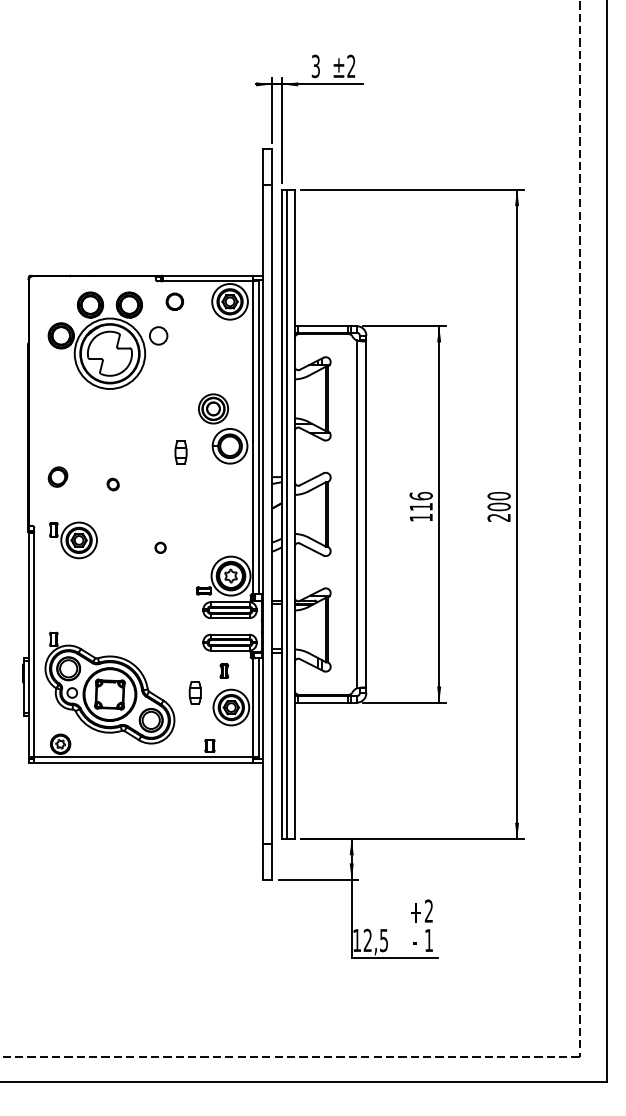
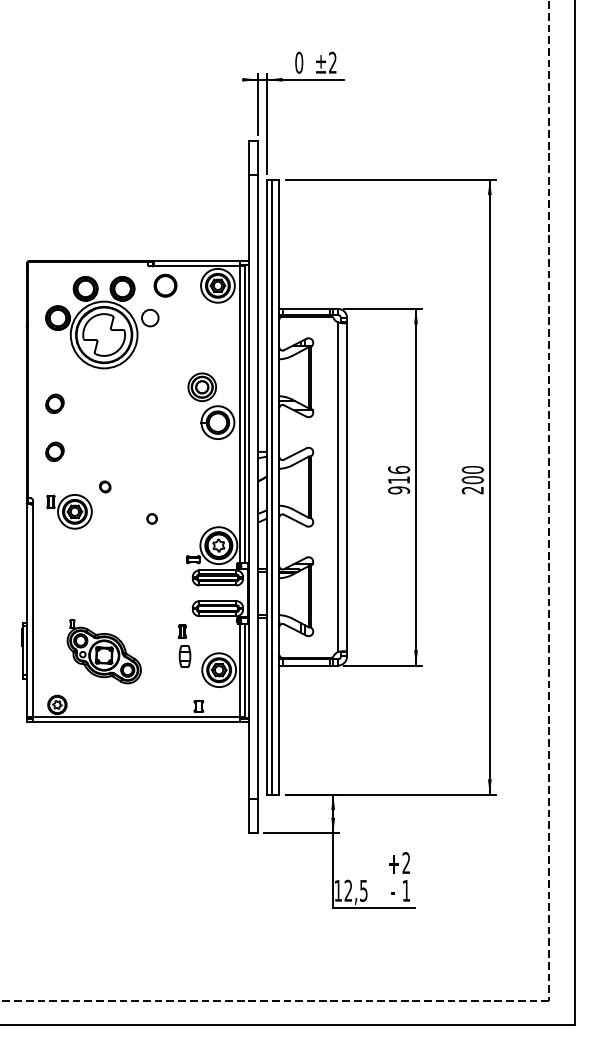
text: (316, 66) -> (299, 62), 3 -> 0
circle: (174, 301) -> (165, 285), size x1.4
part: (57, 426) -> (54, 403), added
part: (181, 452) -> (171, 428), removed
part: (113, 484) -> (105, 486), moved
text: (421, 517) -> (399, 490), 116 -> 916
part: (224, 670) -> (182, 631), moved
part: (110, 687) -> (104, 651), size x0.6

